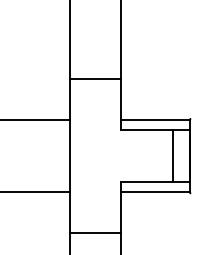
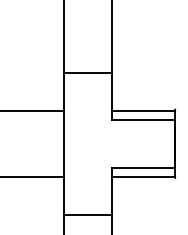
line: (172, 155) -> (158, 143), removed

